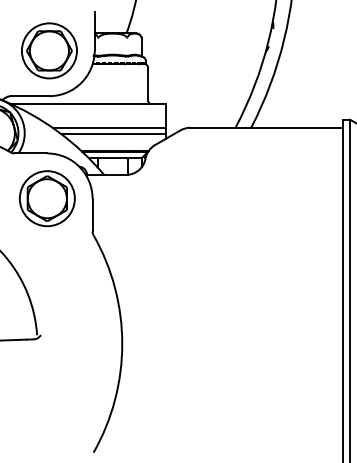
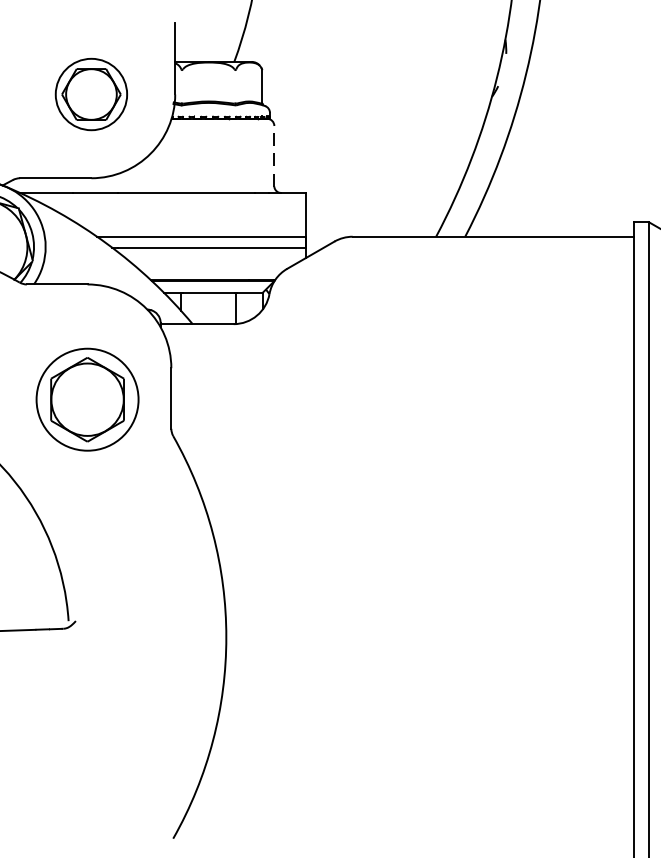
part: (49, 50) -> (91, 93), size x0.7
line: (148, 83) -> (274, 154), solid -> dashed
part: (47, 198) -> (87, 399), moved

